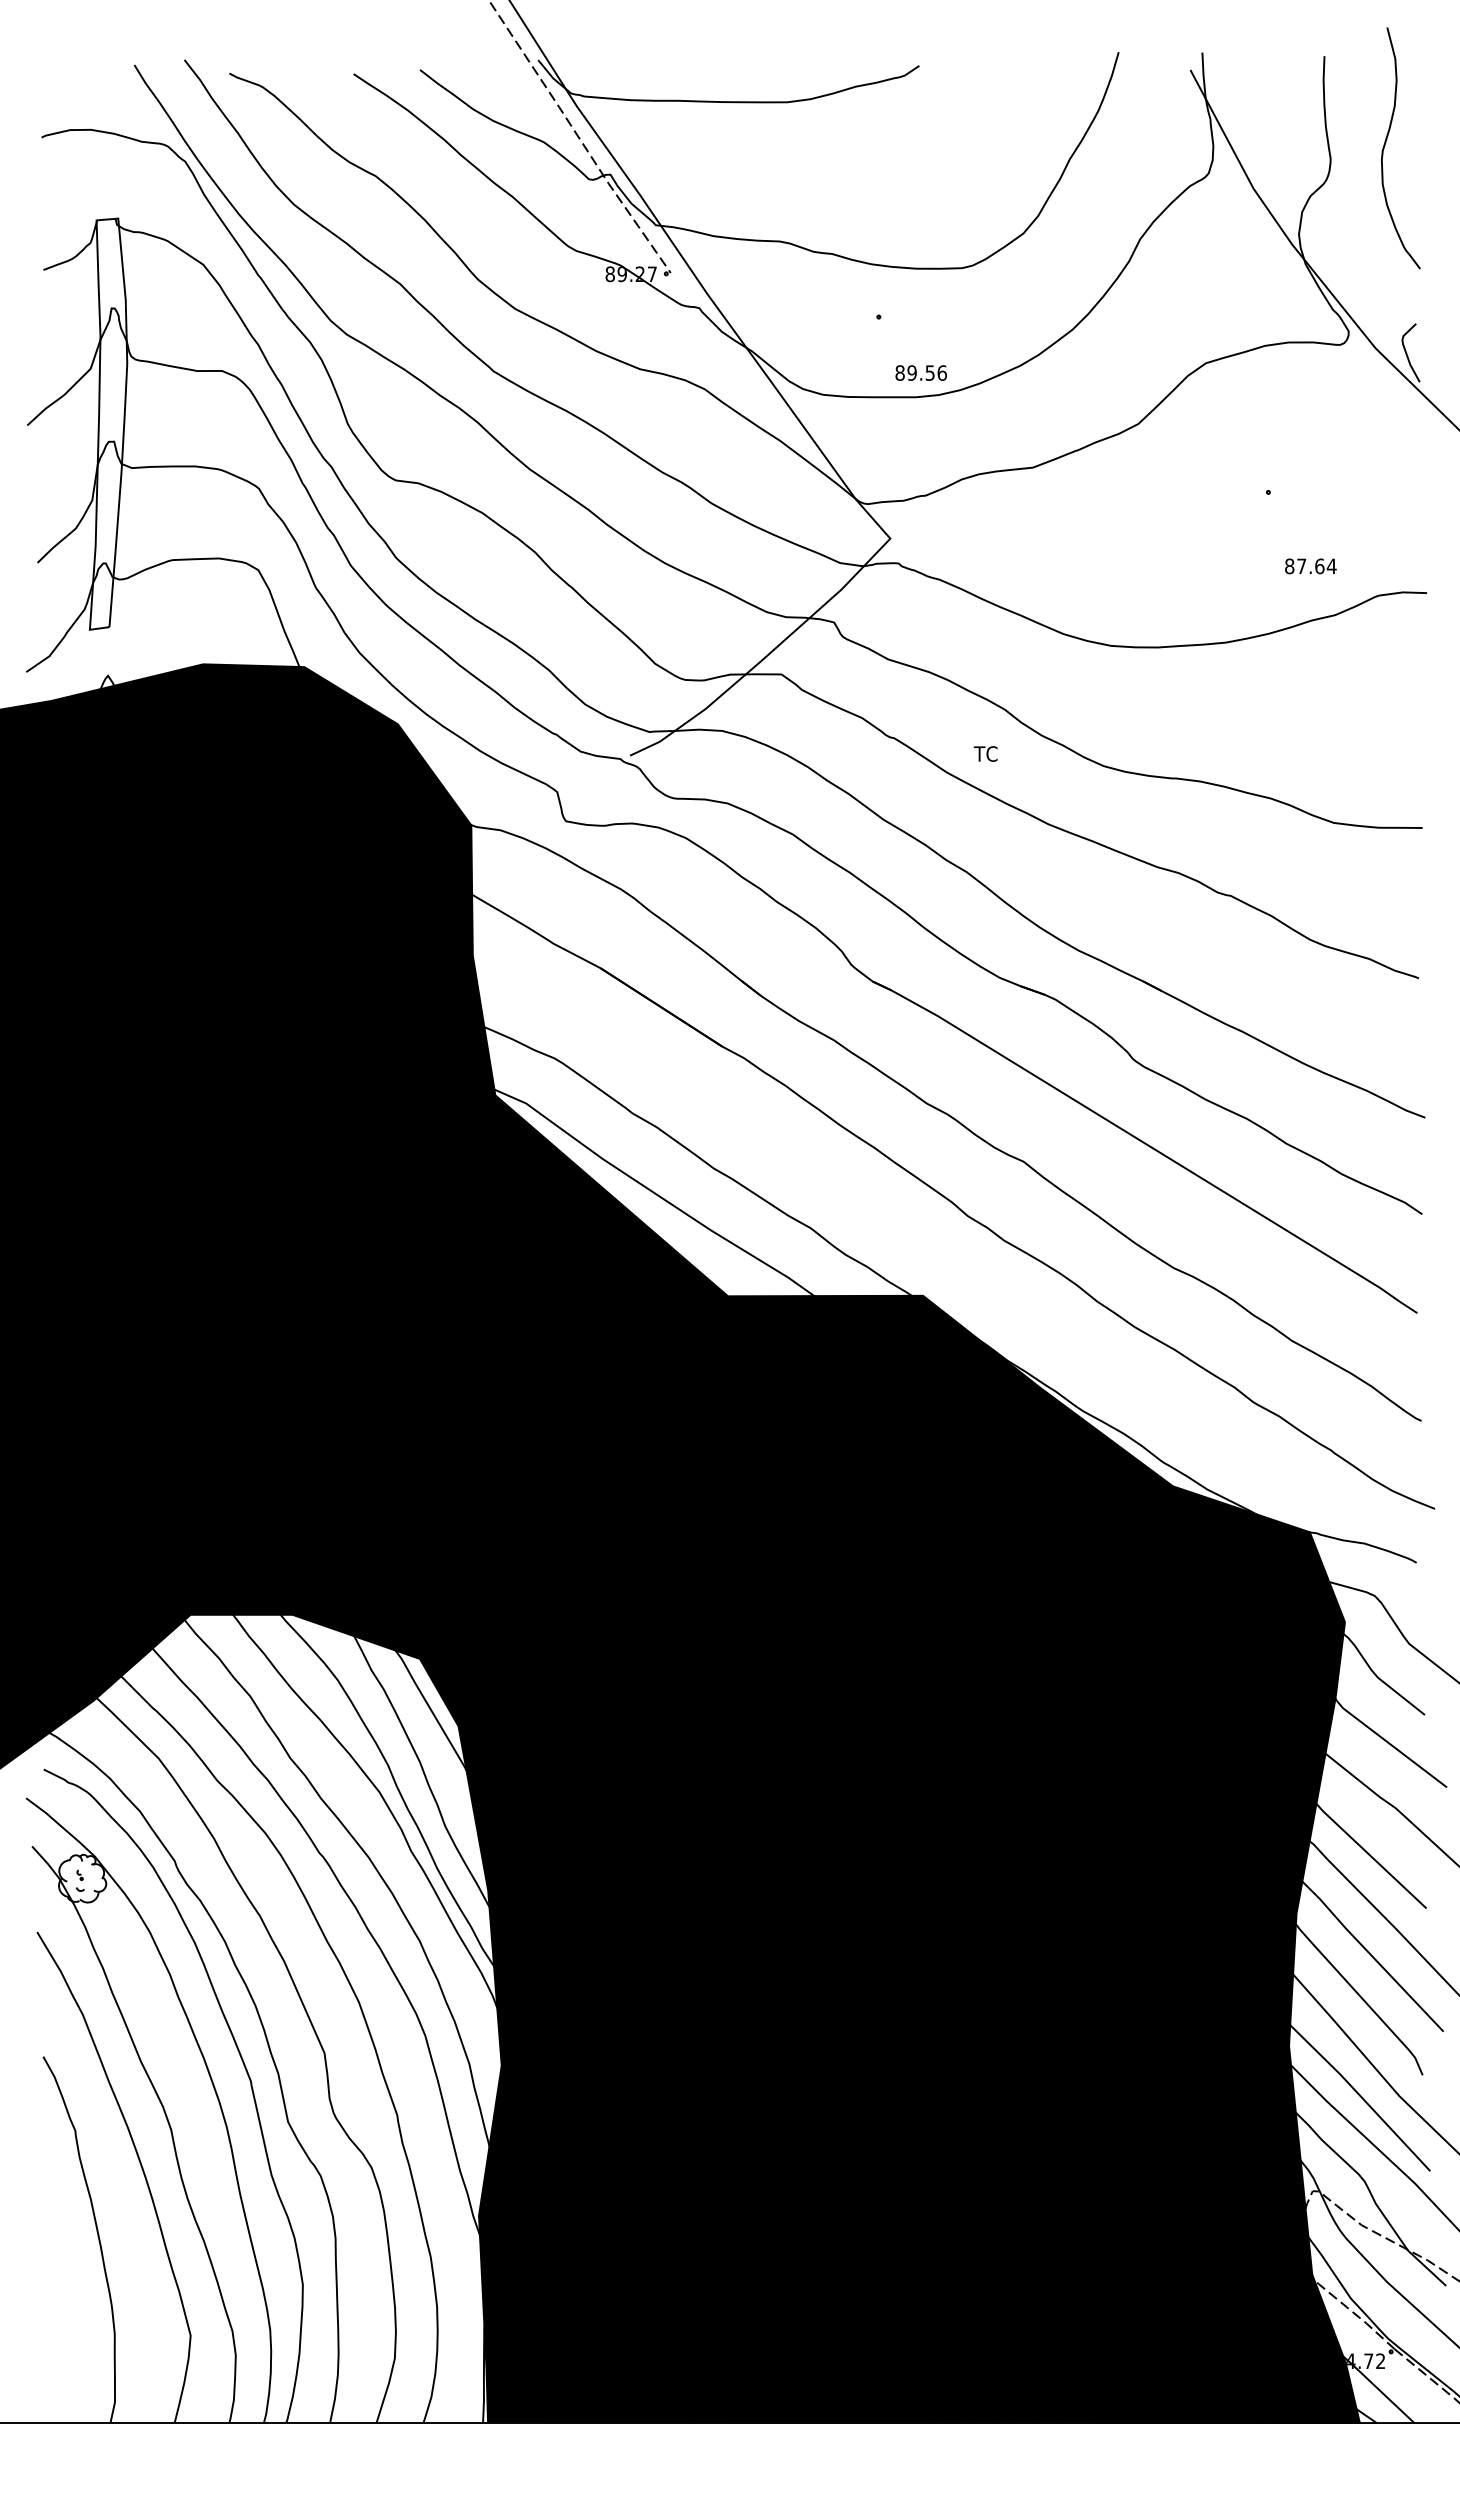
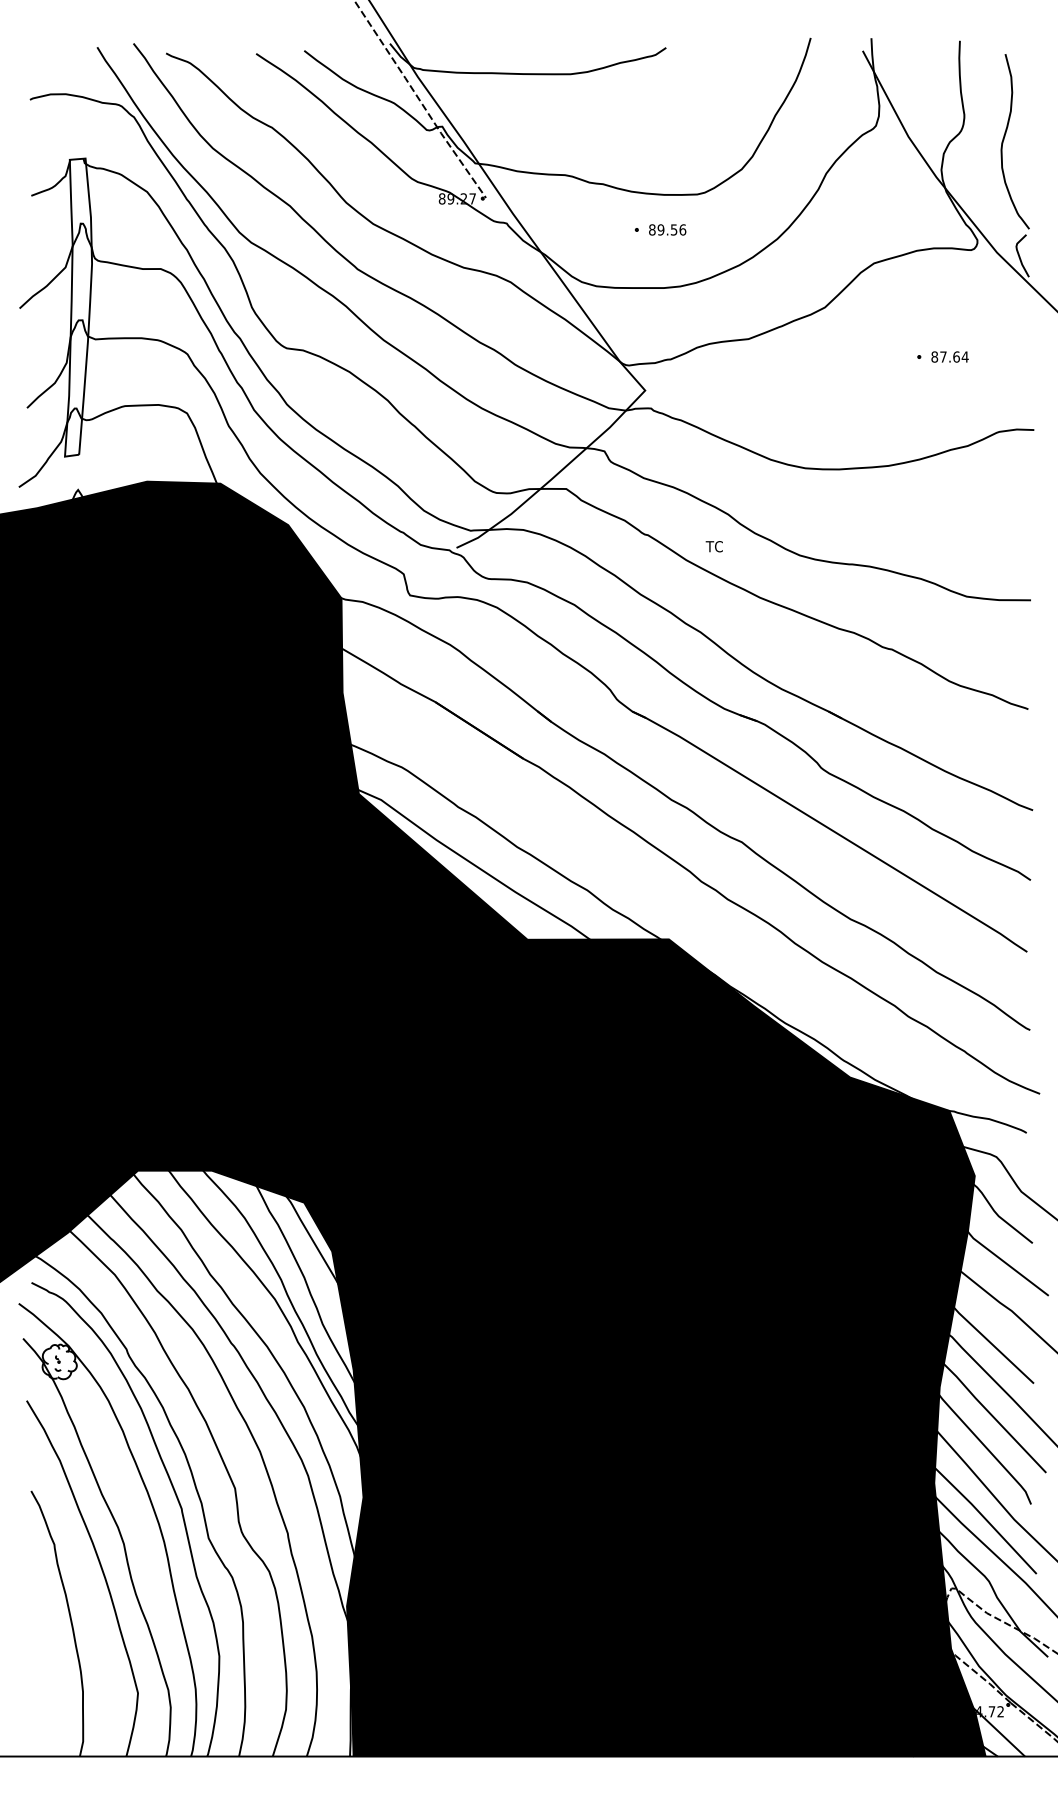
curve: (1385, 146) -> (1004, 140), moved
text: (920, 372) -> (667, 229), moved
text: (1310, 566) -> (949, 357), moved

